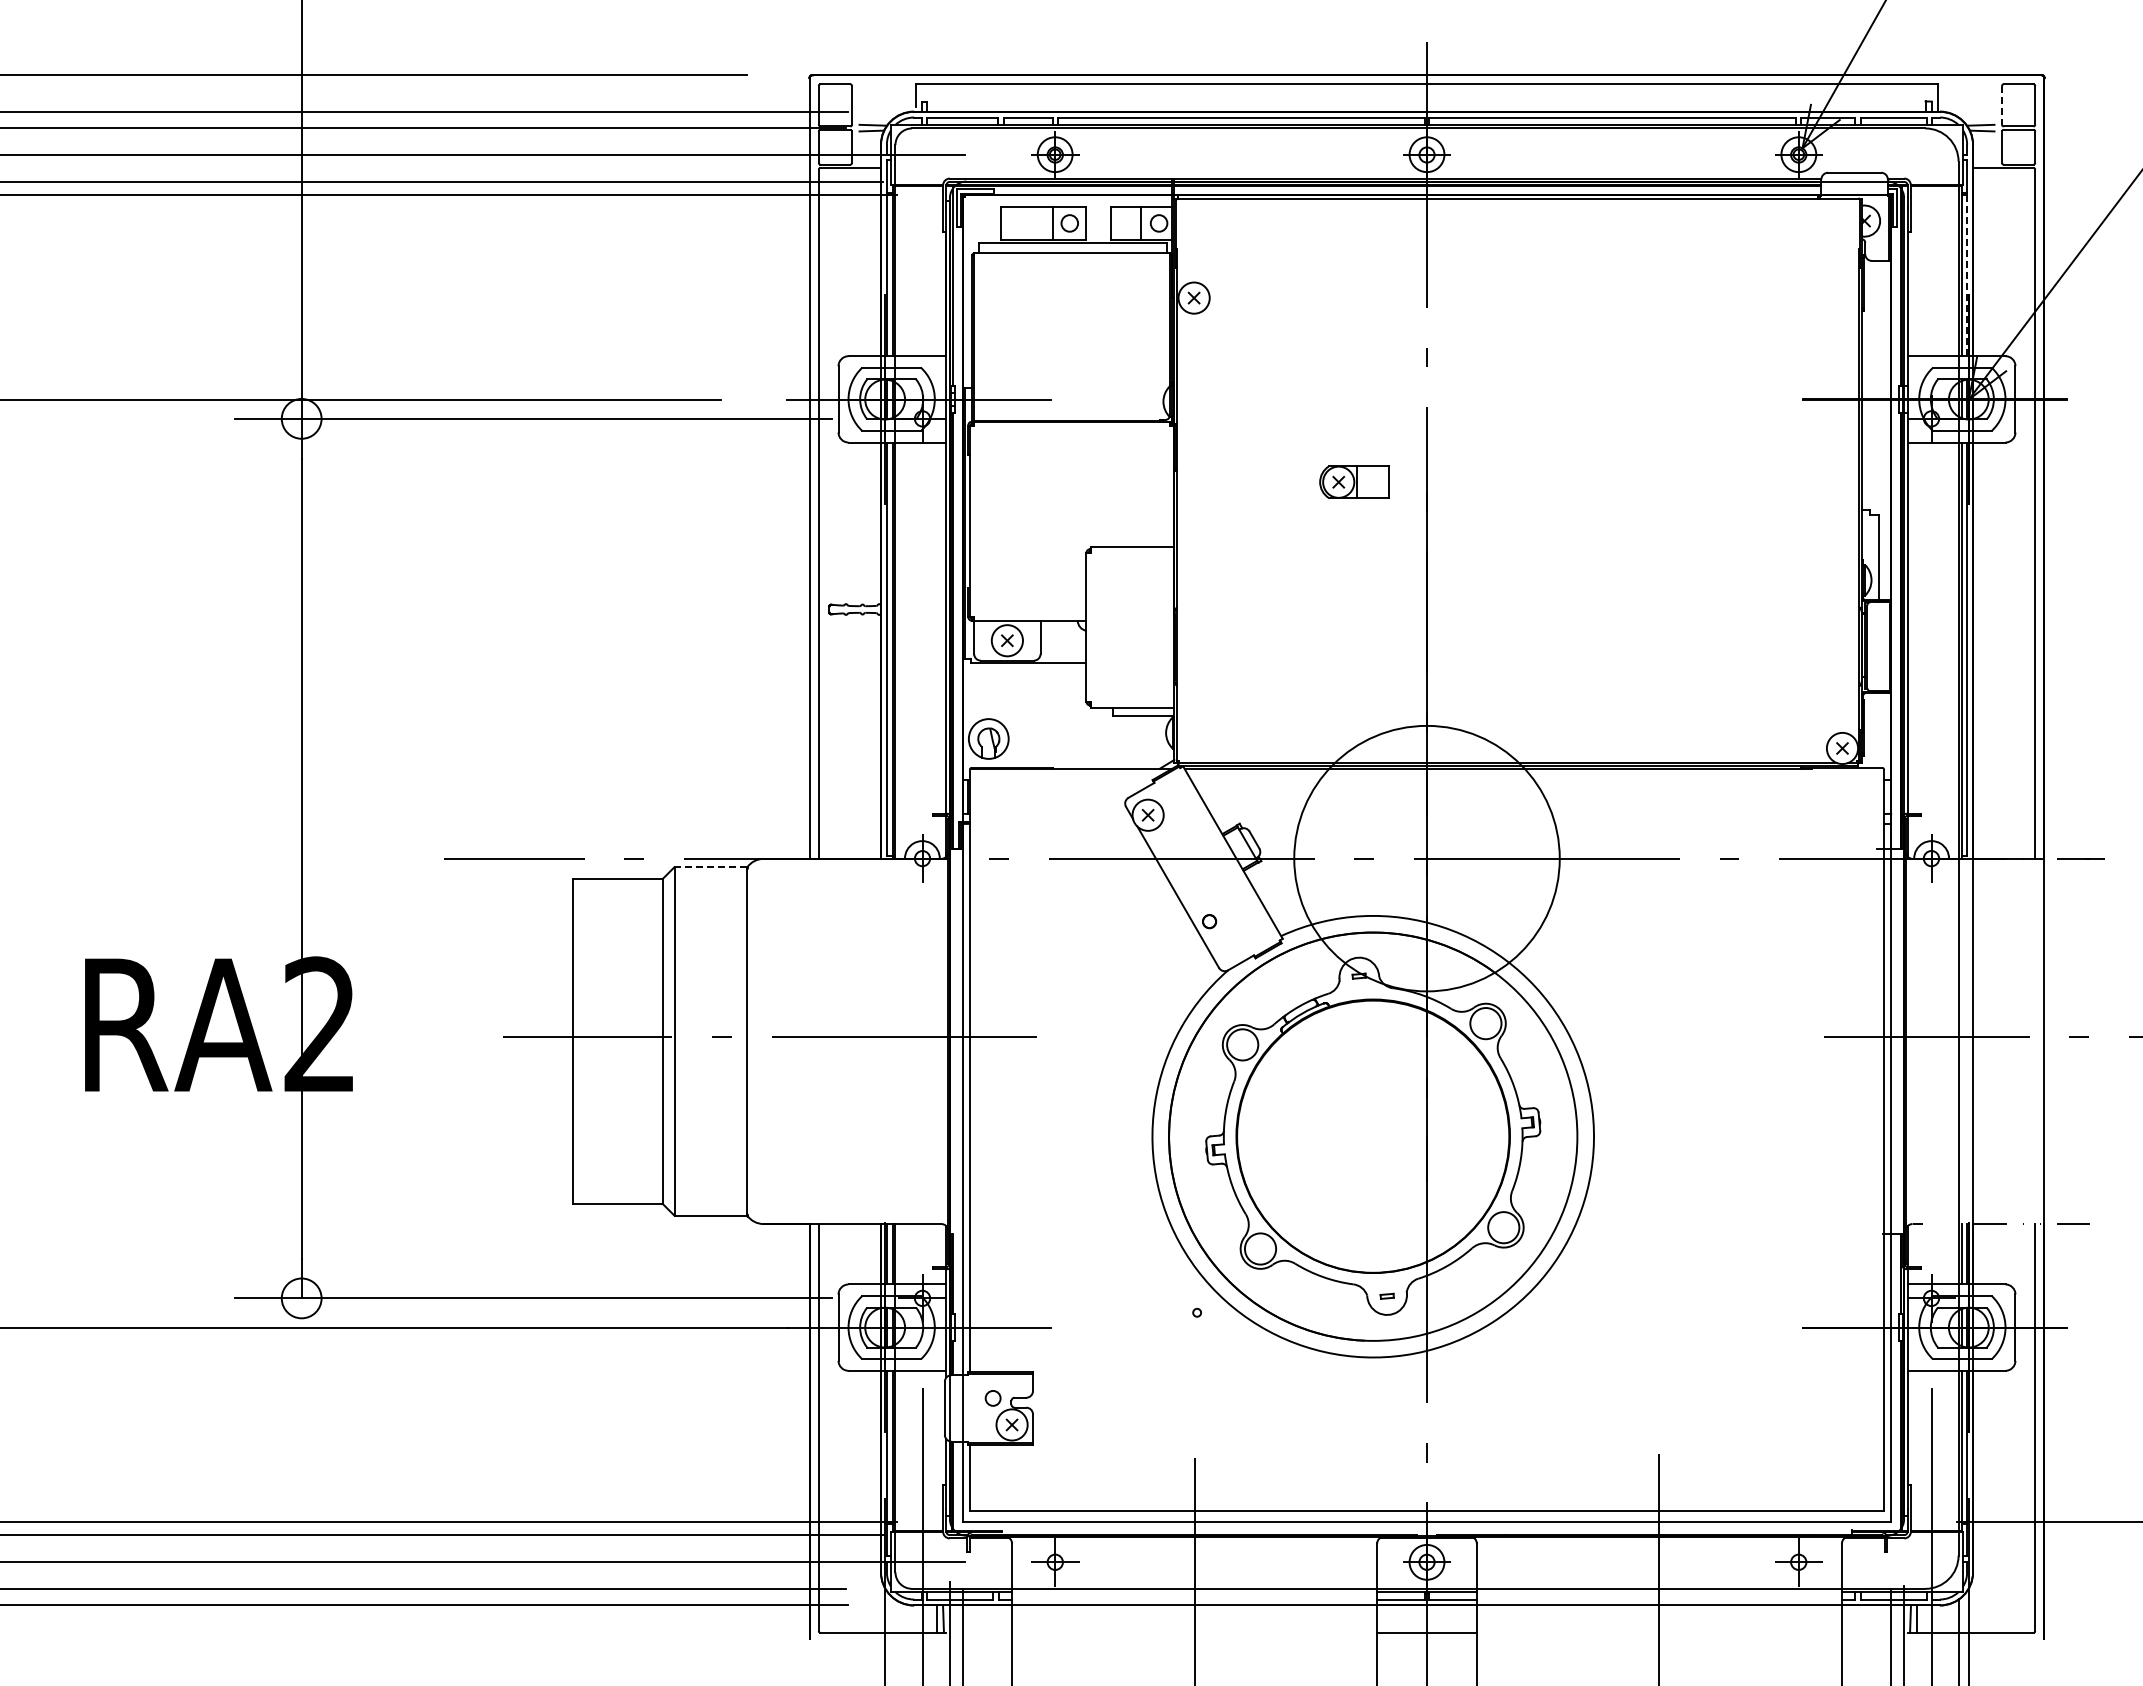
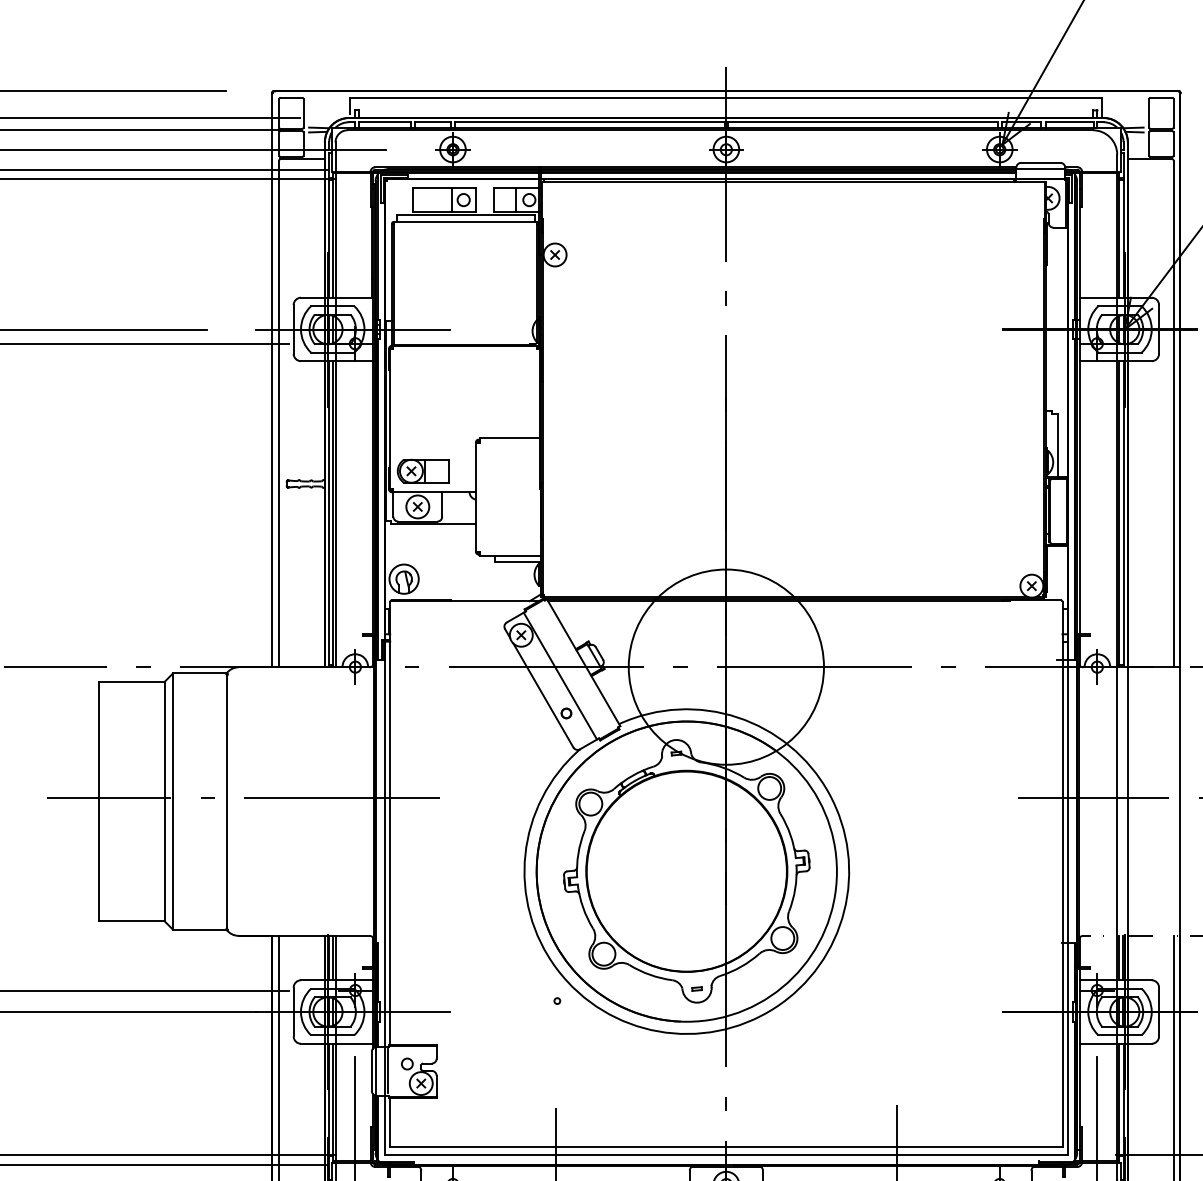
line: (2002, 105) -> (1149, 113), dashed -> solid
line: (1967, 275) -> (1123, 238), dashed -> solid
part: (1354, 481) -> (423, 470), moved
line: (710, 867) -> (199, 673), dashed -> solid
line: (1201, 870) -> (560, 675), added
line: (966, 1408) -> (387, 1071), added

